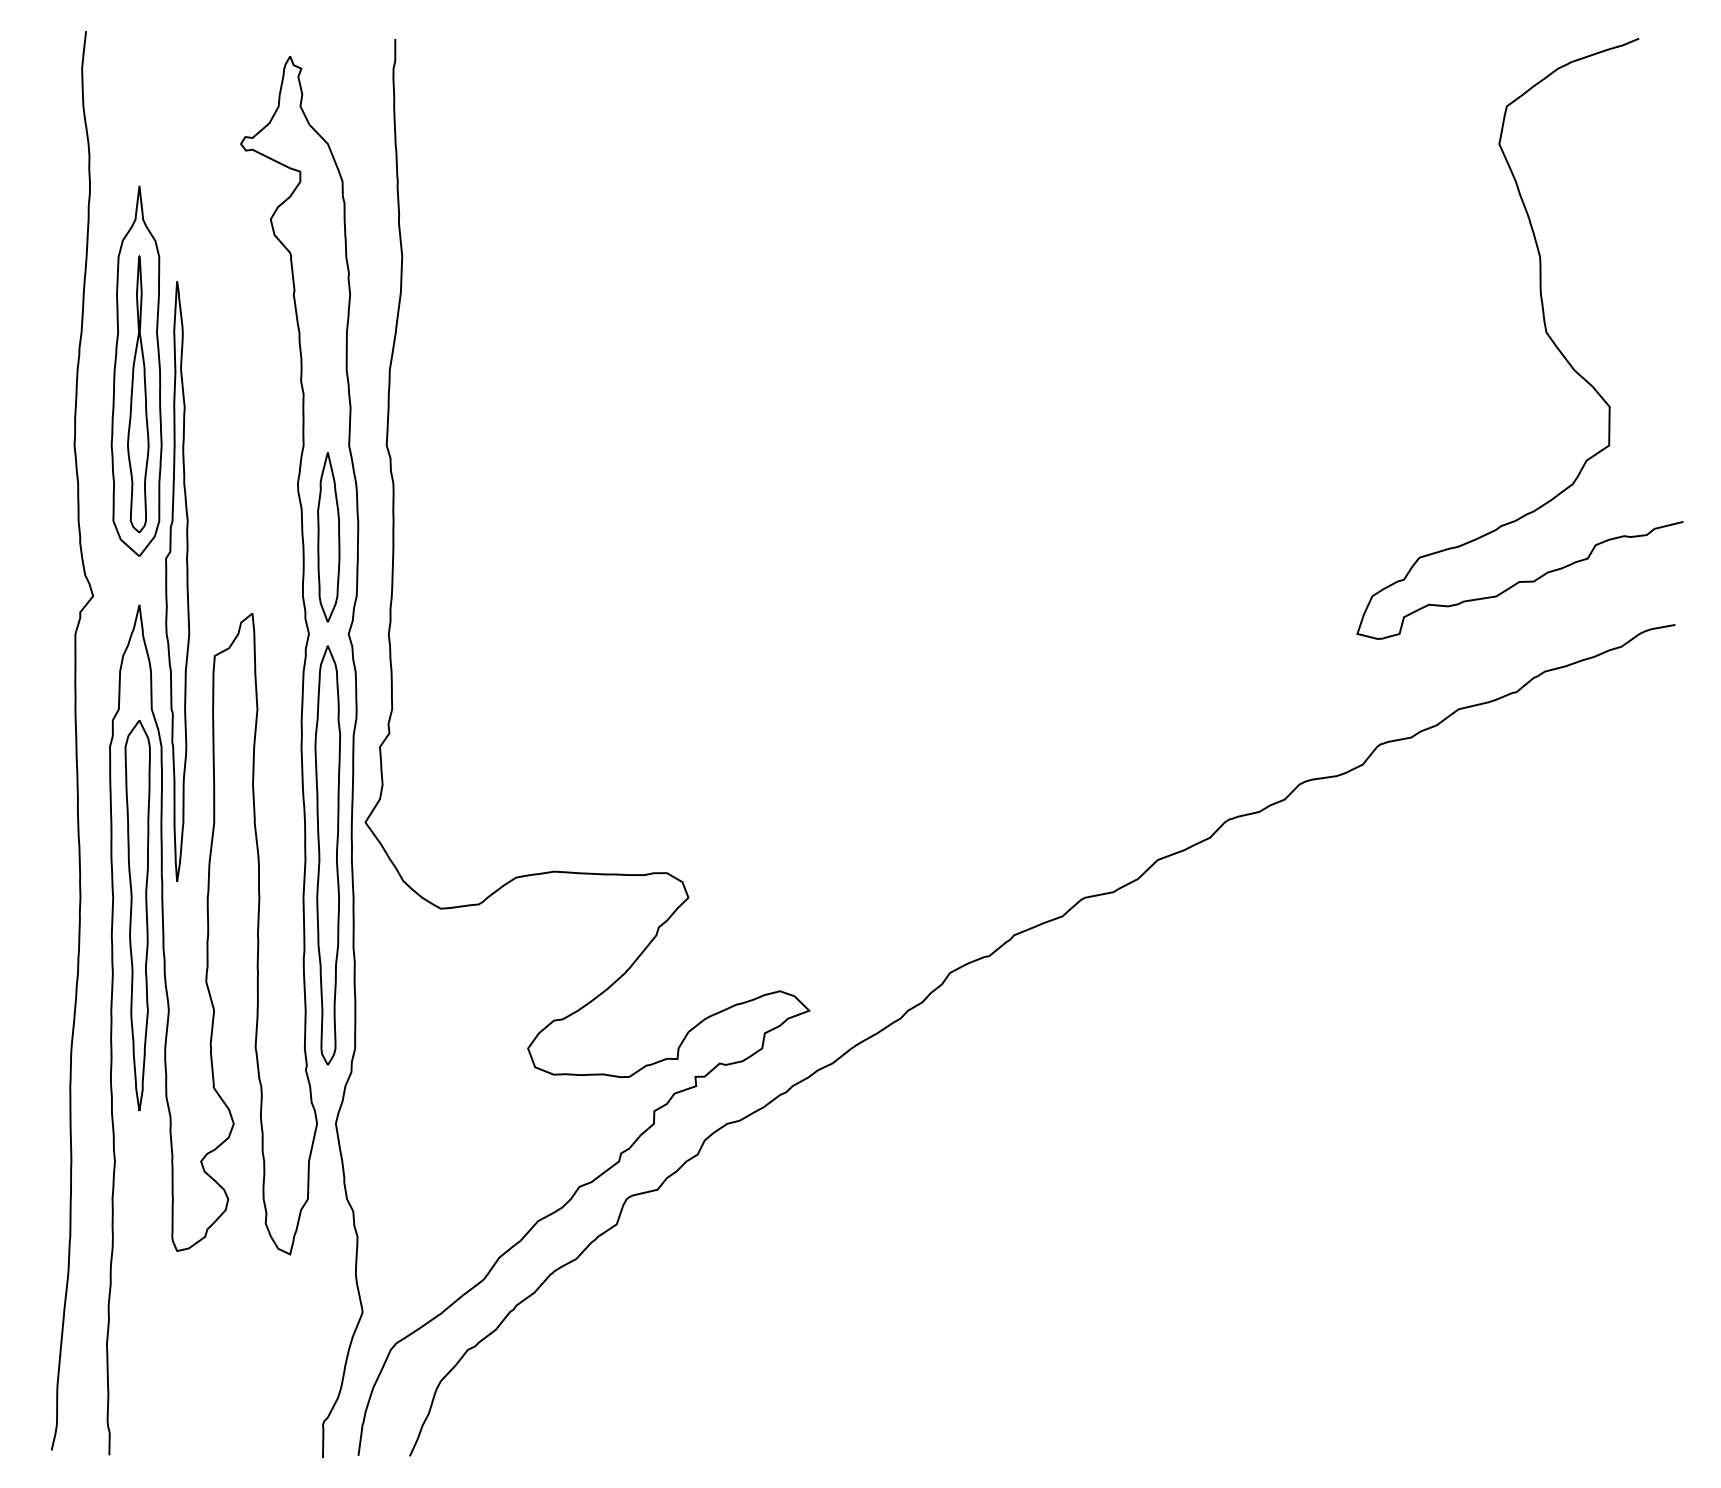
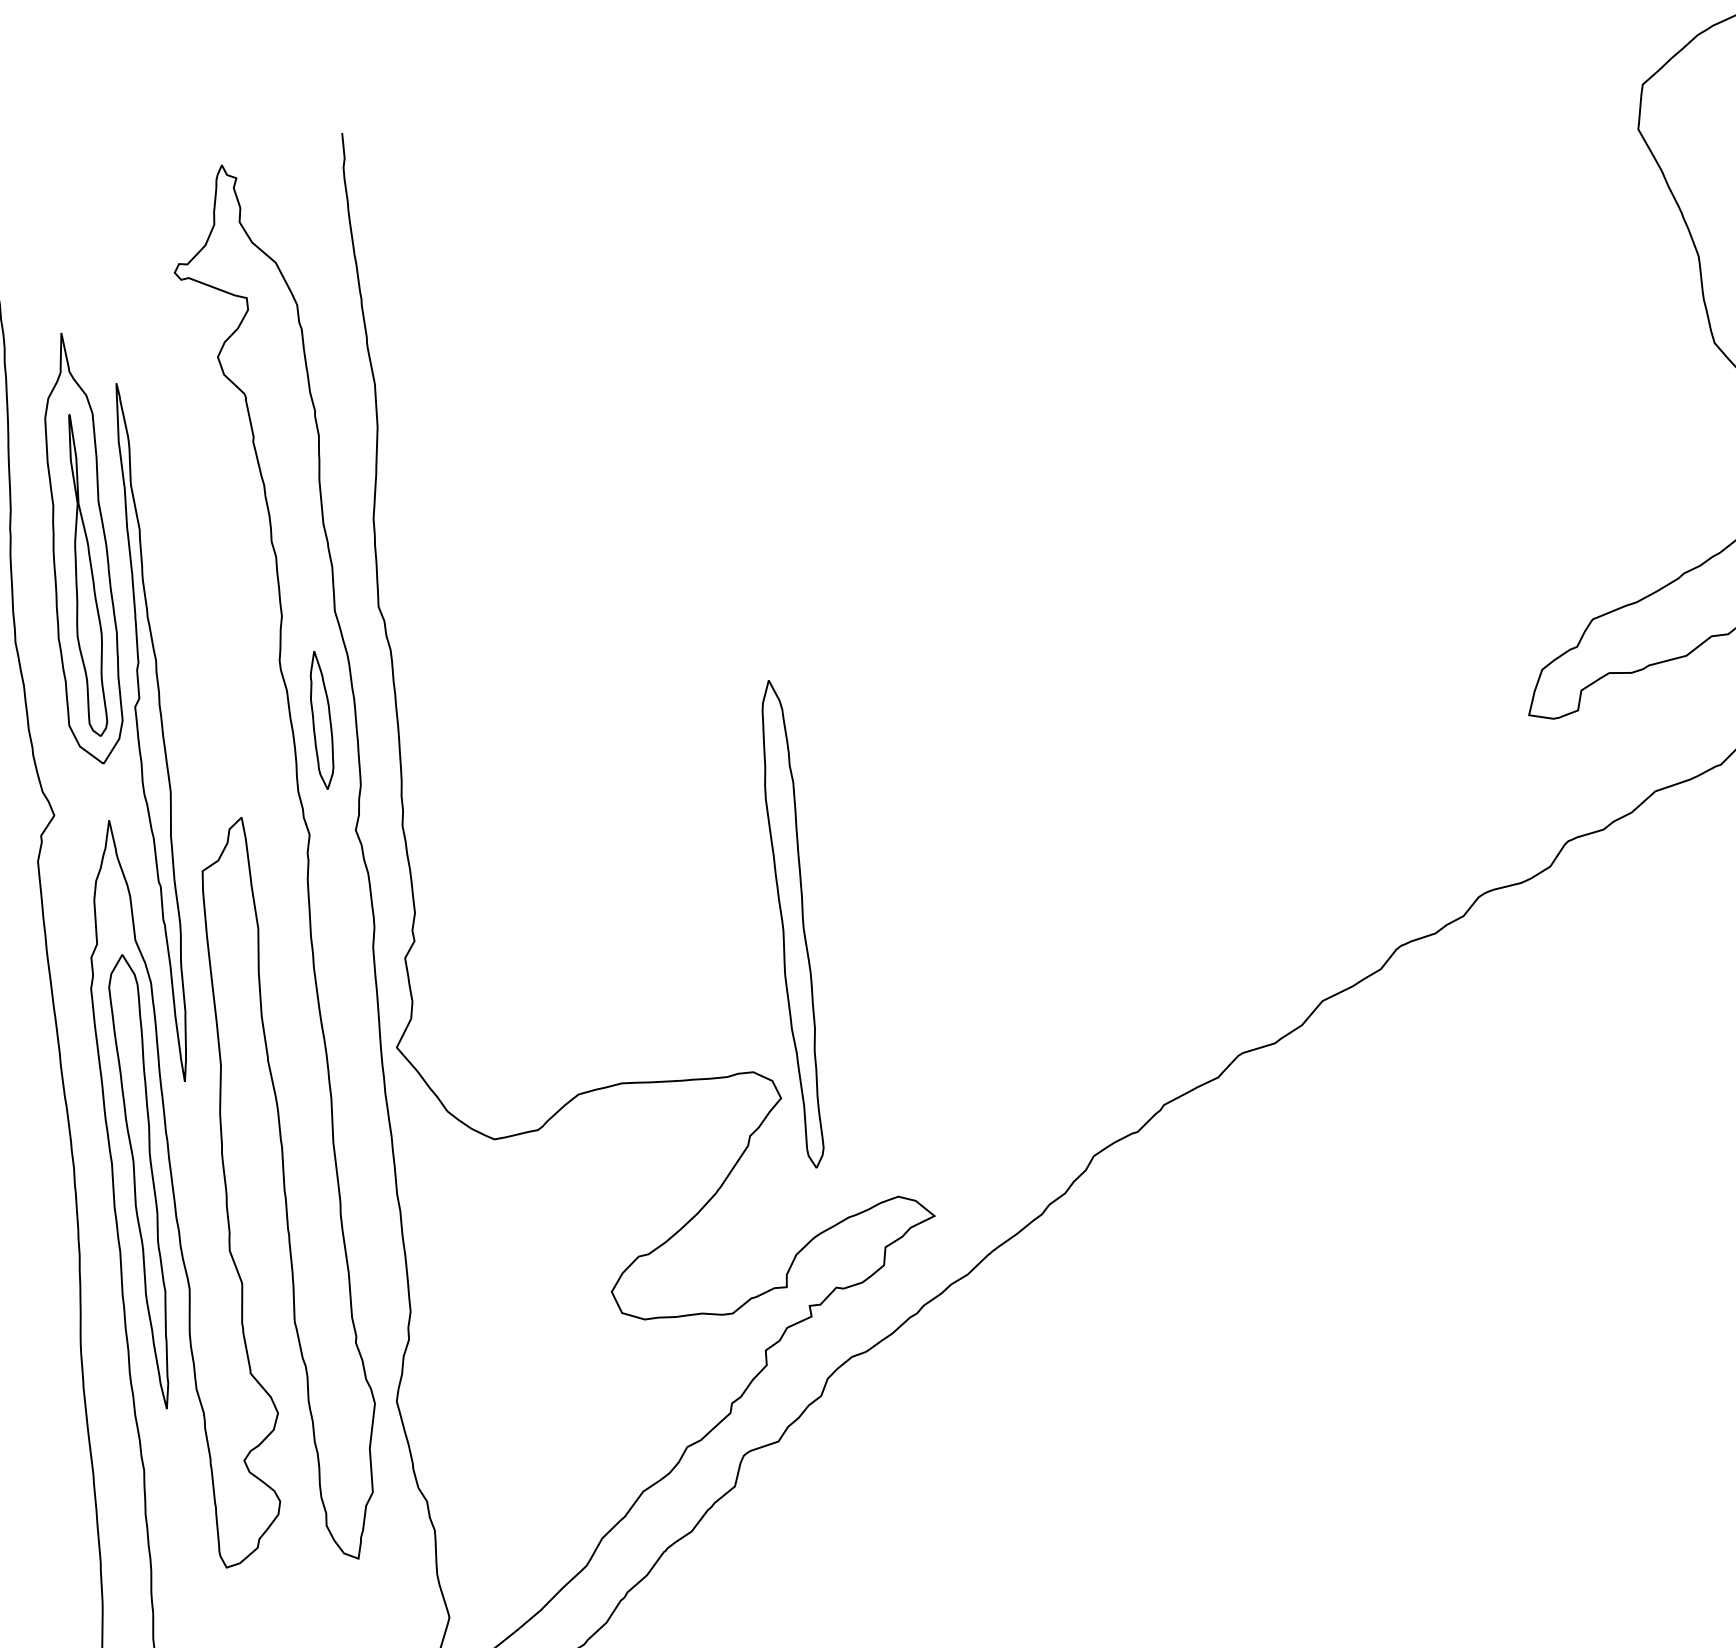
part: (328, 537) -> (321, 720), size x0.7
part: (177, 581) -> (151, 732), moved
part: (327, 855) -> (792, 924), moved

